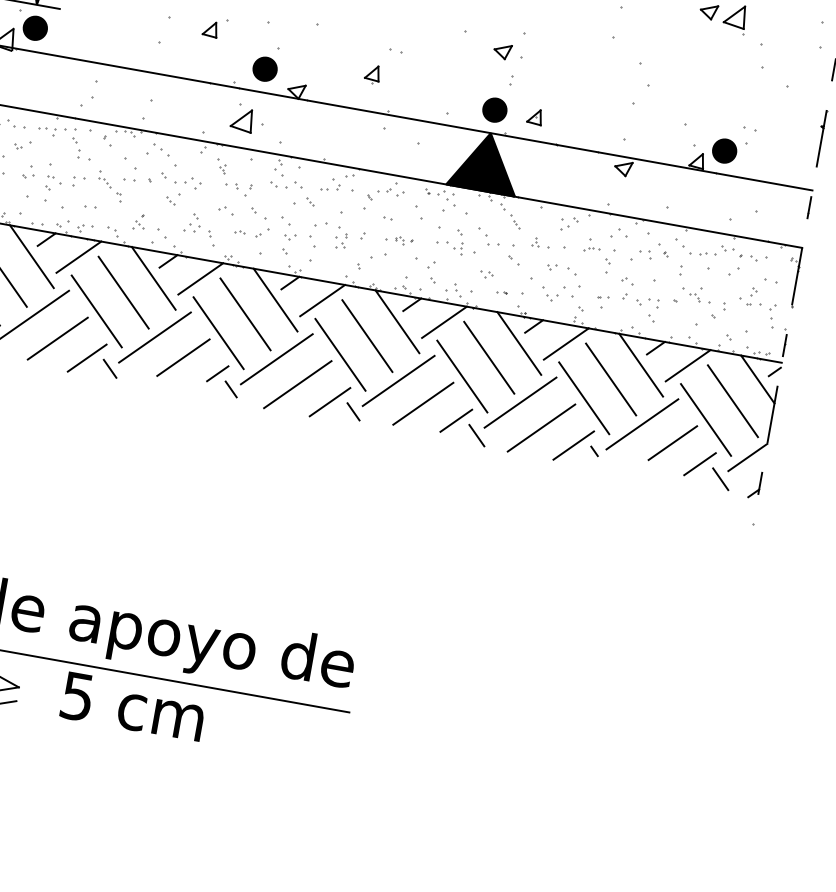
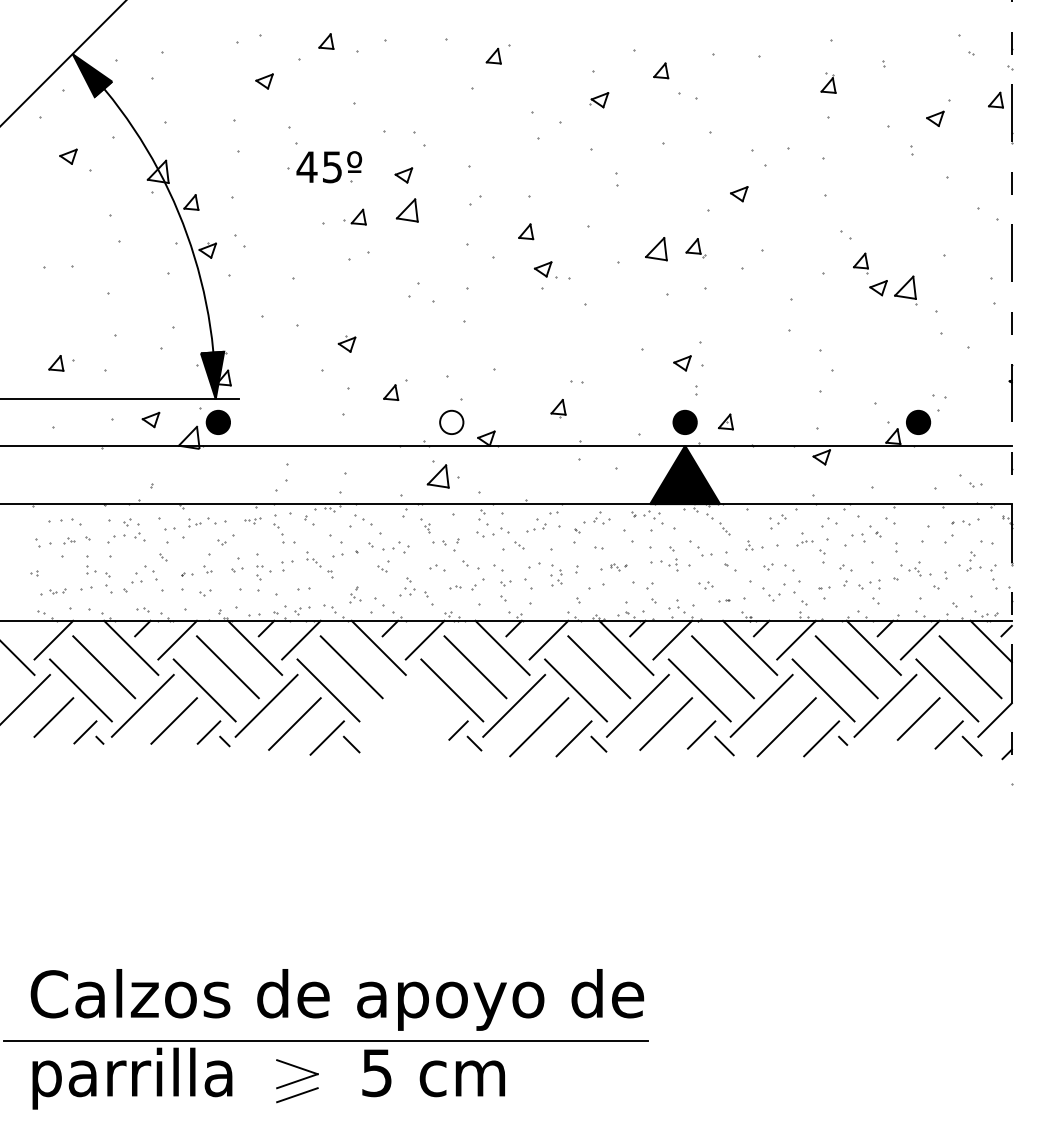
fill: (264, 69) -> (451, 422), removed
part: (51, 130) -> (252, 520), size x0.6
part: (727, 249) -> (975, 484), moved
part: (698, 253) -> (910, 527), removed
line: (155, 337) -> (390, 705), removed
line: (183, 357) -> (421, 720), removed

